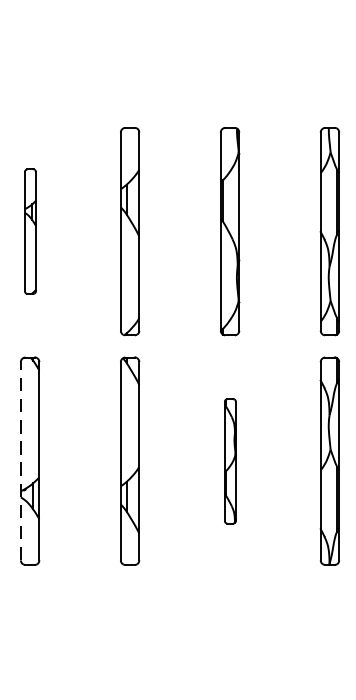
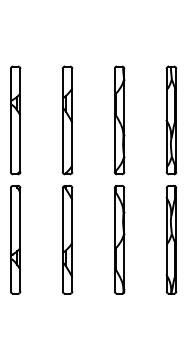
part: (29, 231) -> (15, 120), size x1.67
line: (20, 460) -> (10, 239), dashed -> solid
part: (229, 460) -> (119, 239), size x1.67

